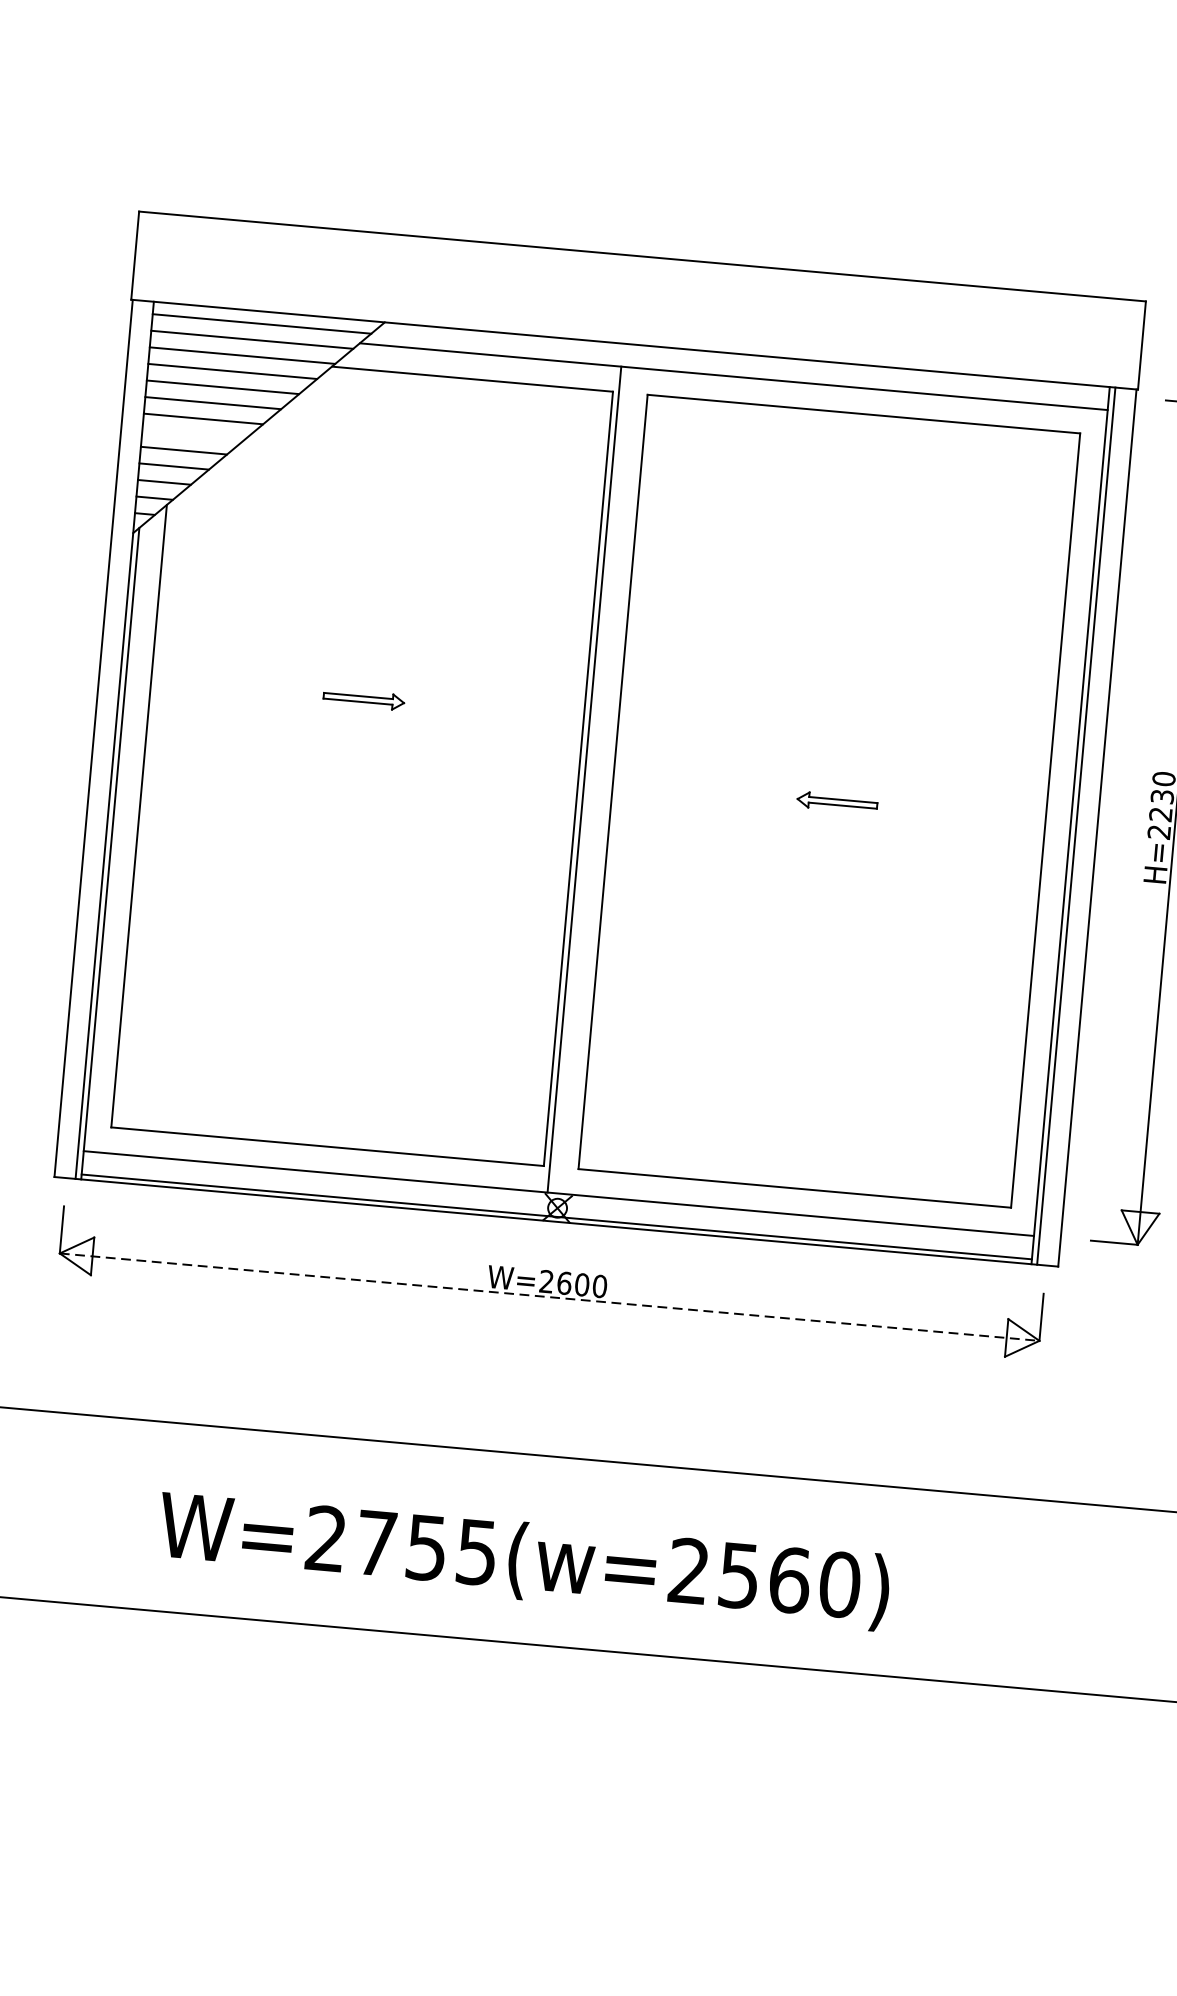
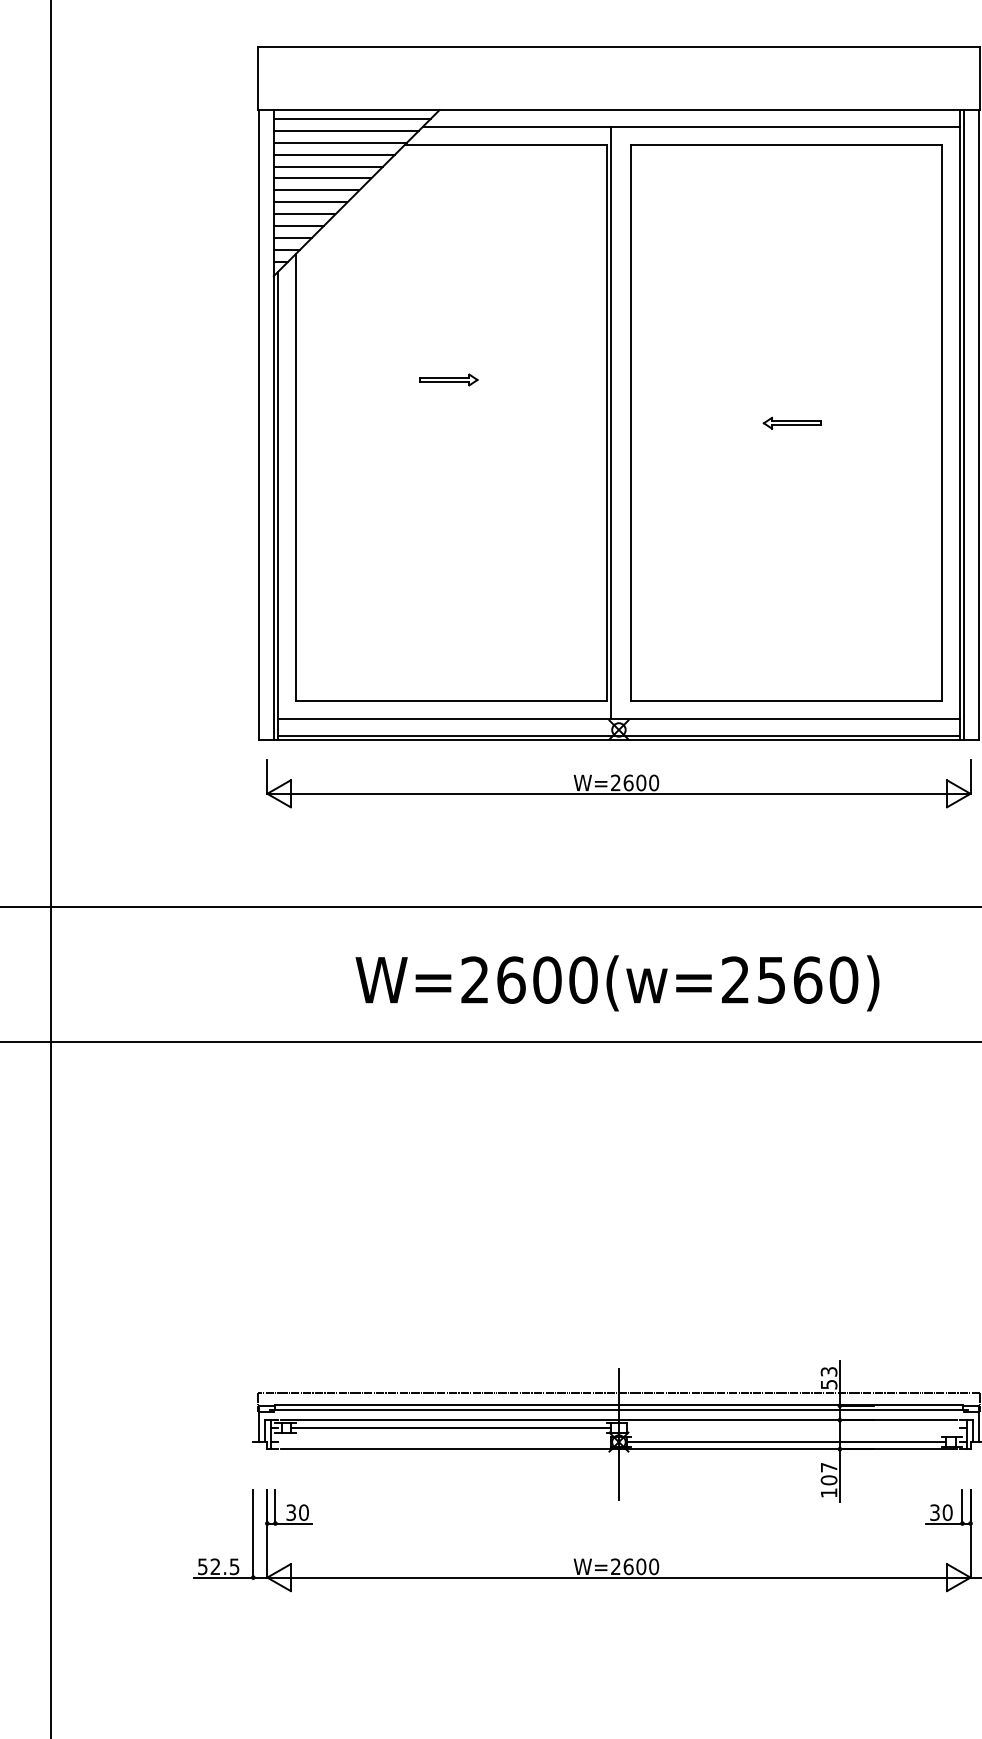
line: (193, 435) -> (310, 202), added
line: (549, 1296) -> (618, 793), dashed -> solid
text: (427, 1546) -> (547, 979), W=2755(w=2560) -> W=2600(w=2560)

